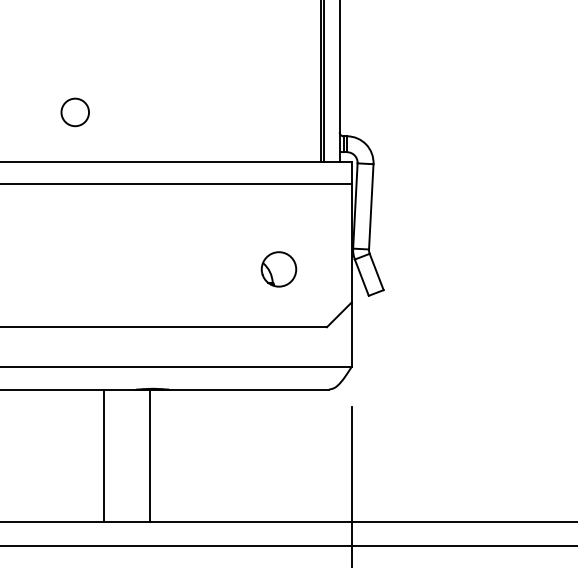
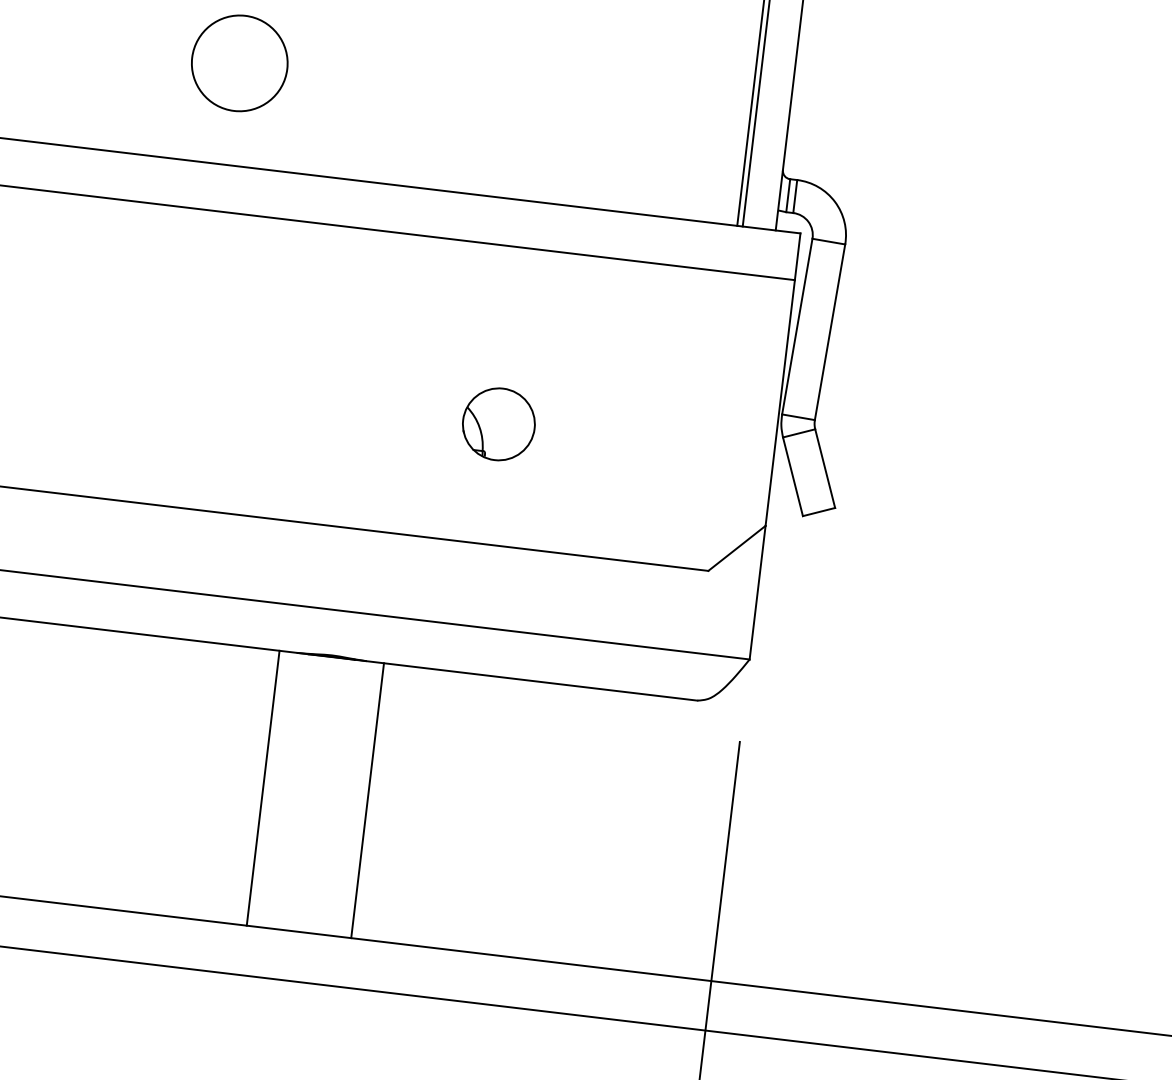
circle: (75, 112) -> (240, 63), size x1.67
part: (278, 269) -> (497, 424), moved
line: (103, 455) -> (263, 787), moved
line: (149, 455) -> (366, 799), moved

